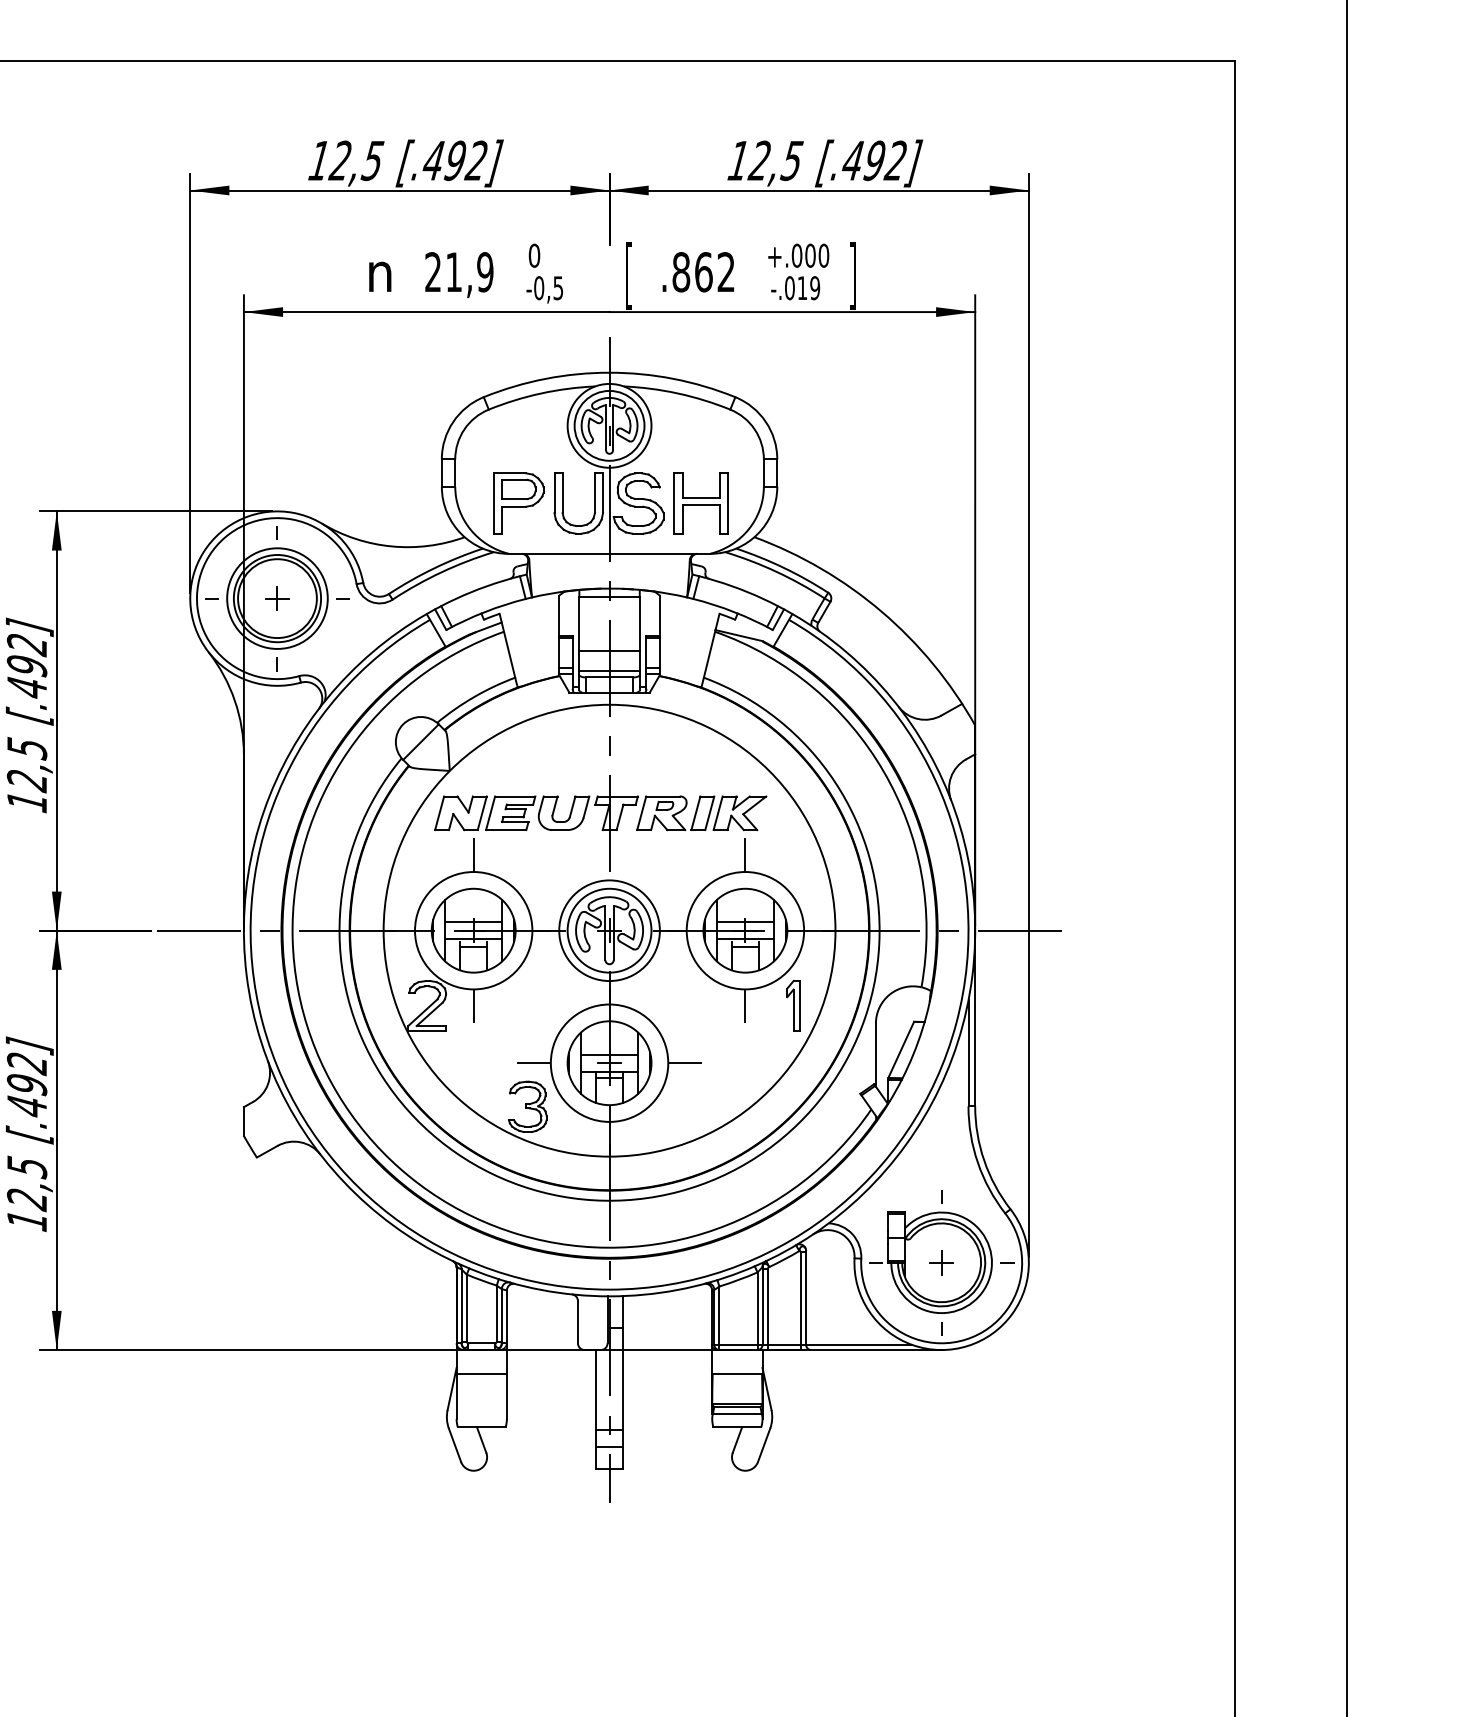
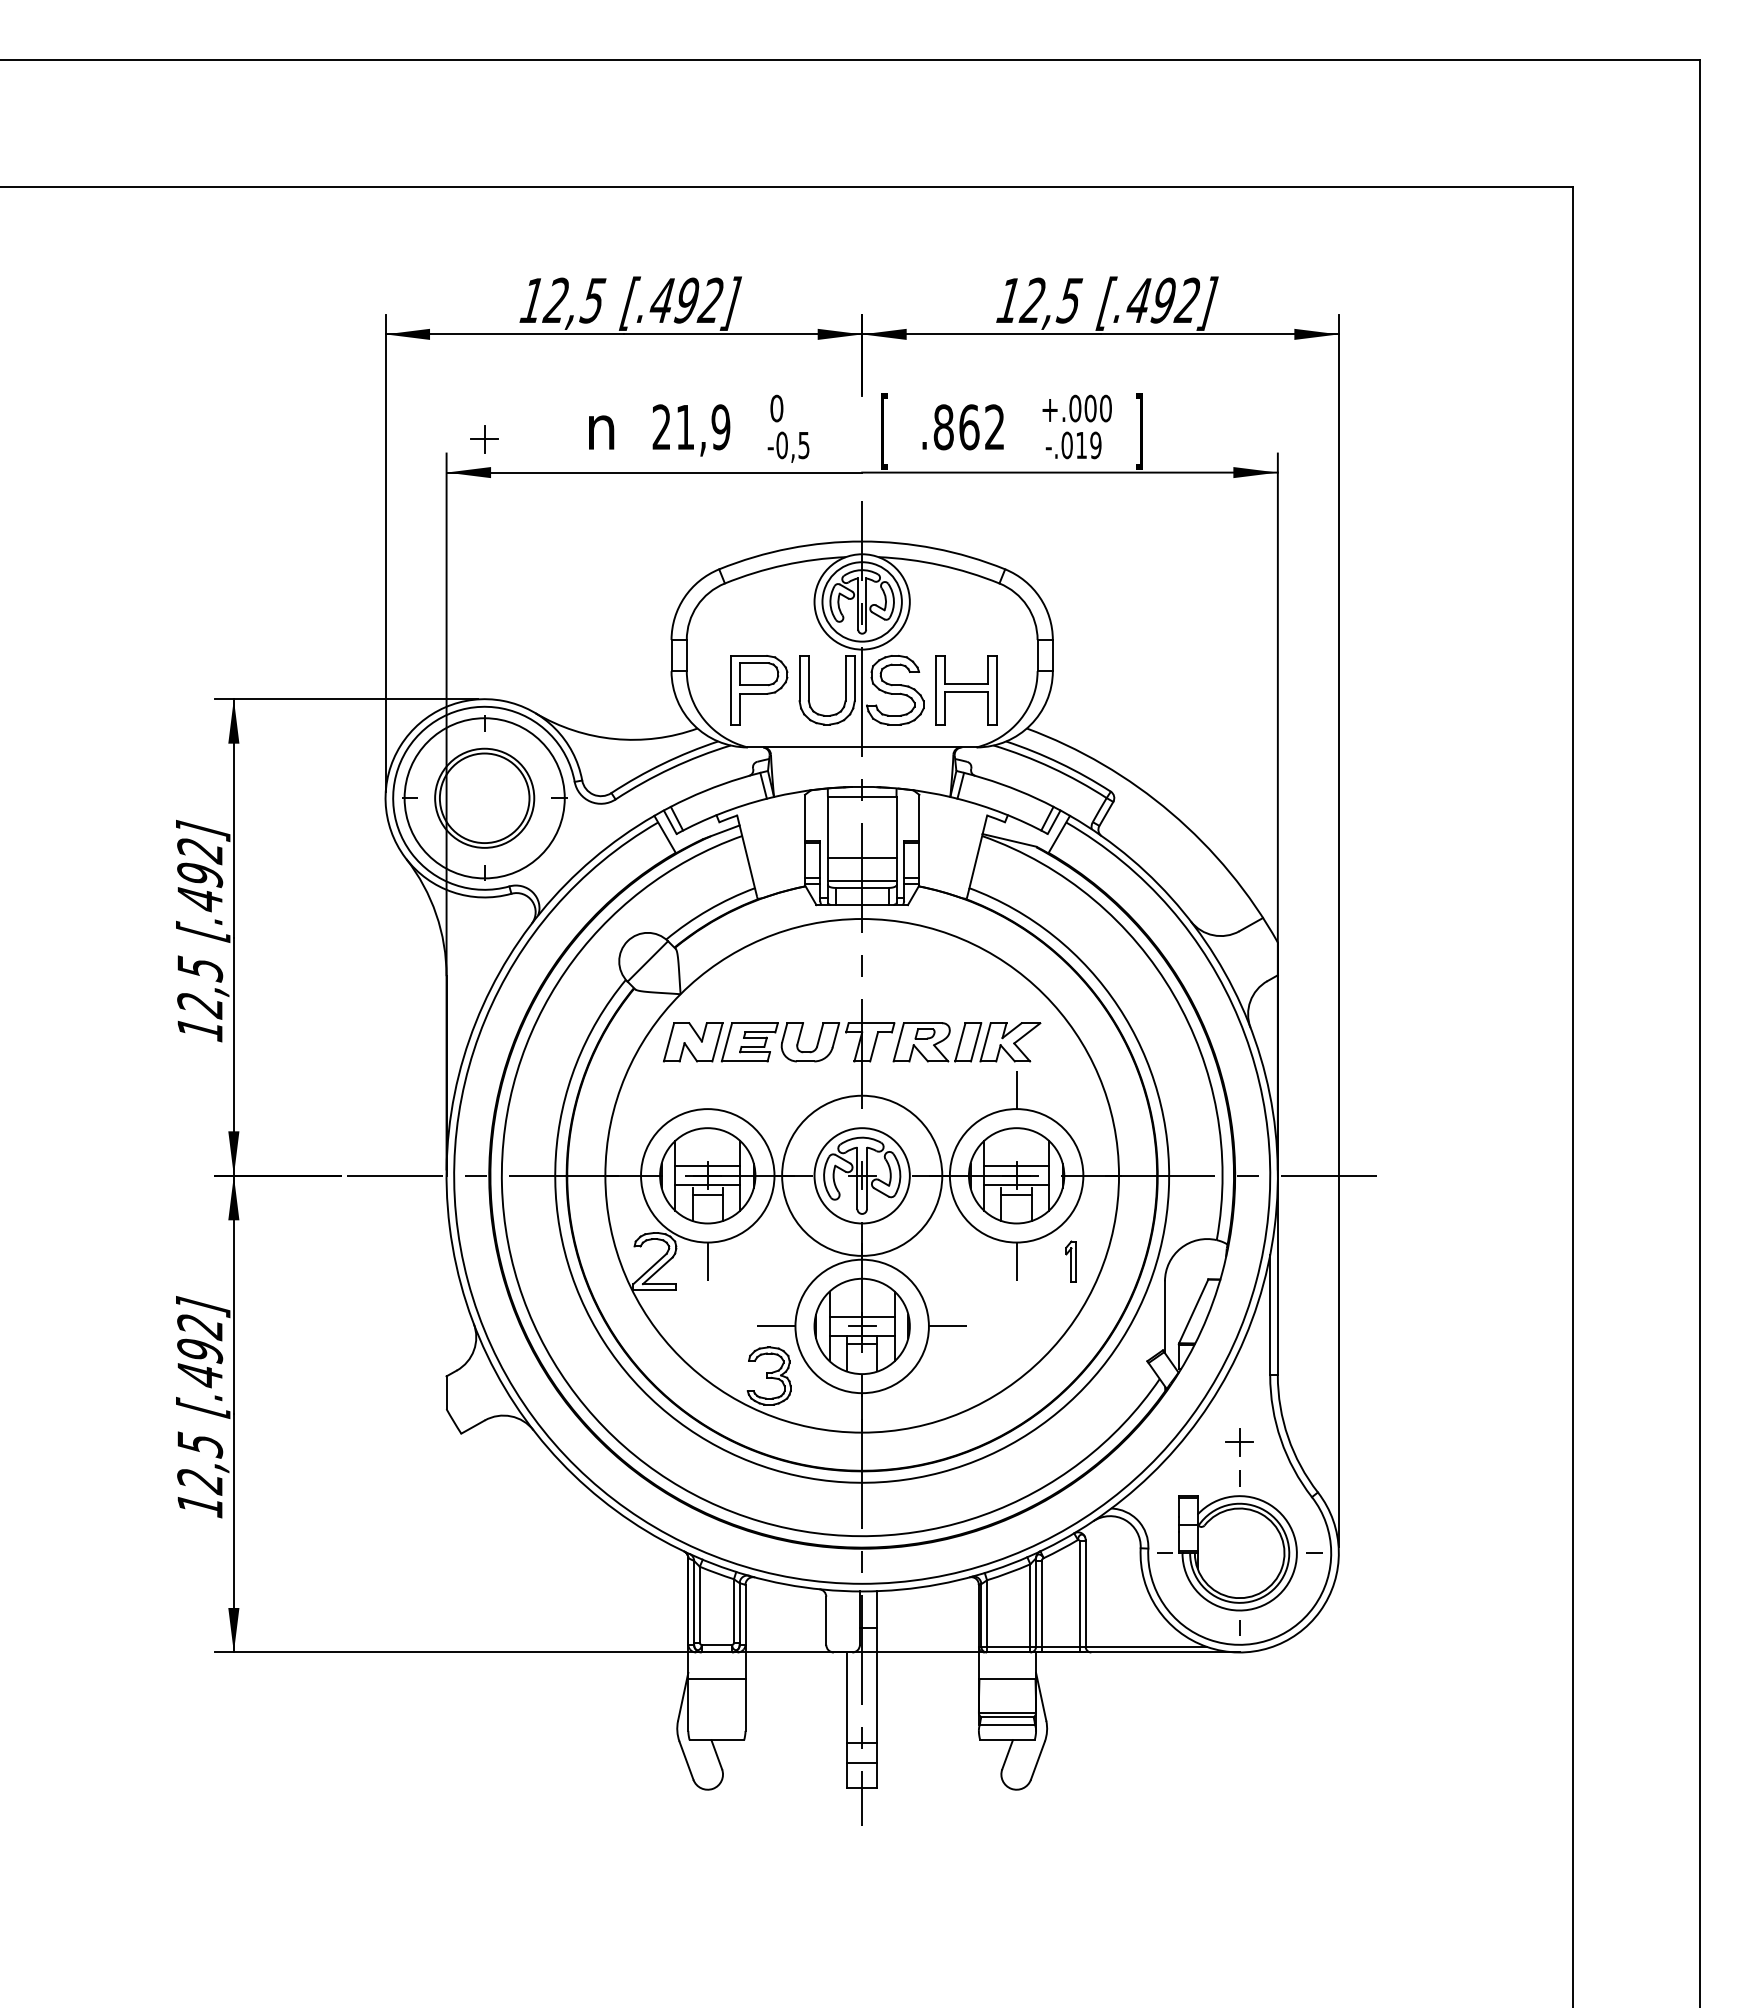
circle: (277, 598) -> (484, 798), size x1.4
part: (277, 598) -> (484, 439), moved
line: (473, 854) -> (707, 1089), removed
circle: (609, 930) -> (862, 1175), size x1.4
part: (793, 1006) -> (1071, 1261), size x0.7
part: (941, 1262) -> (1239, 1442), moved

